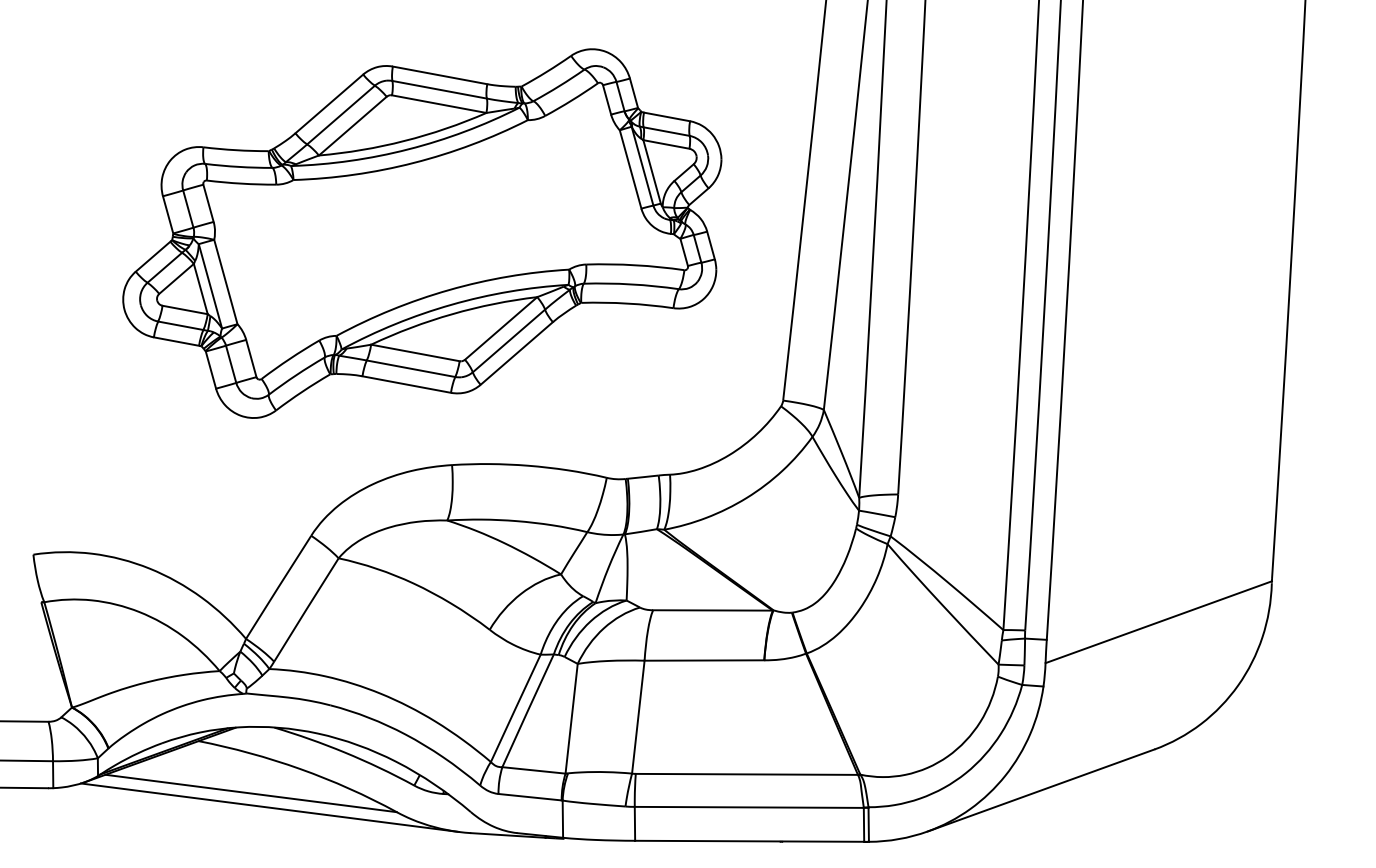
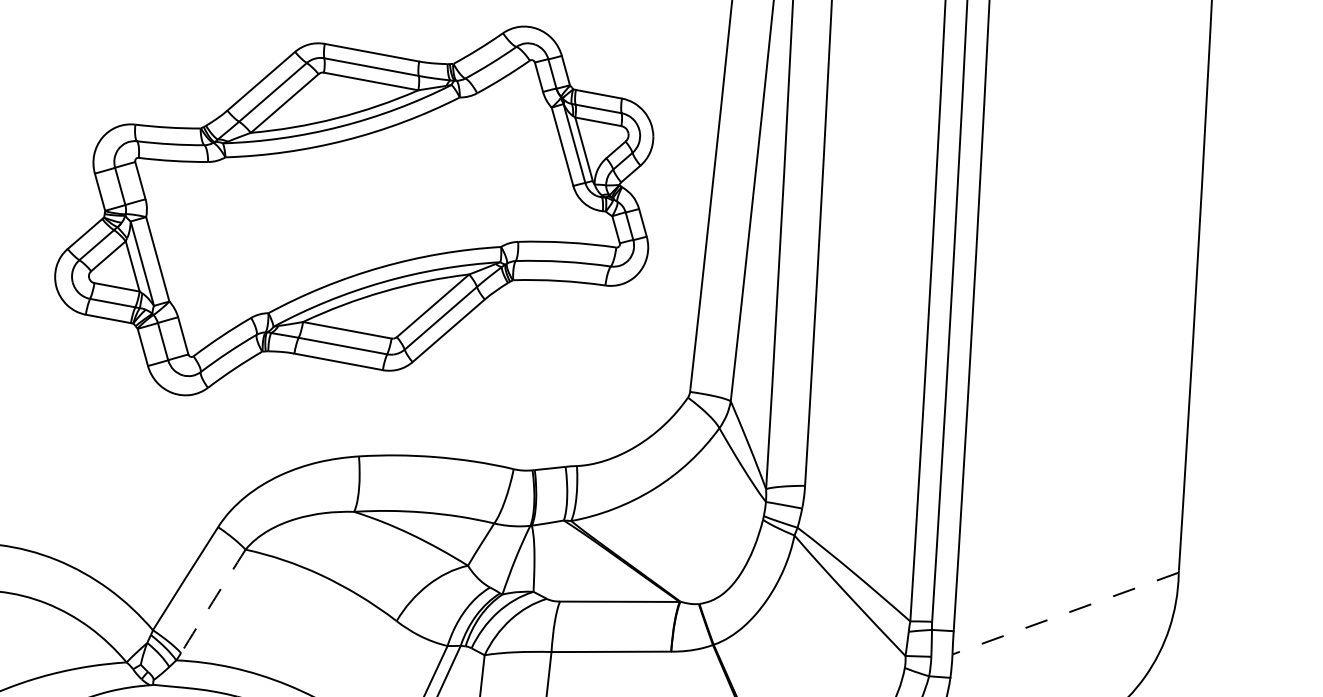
part: (422, 233) -> (354, 210), moved
arc: (306, 609) -> (213, 600), solid -> dashed
line: (1158, 622) -> (1065, 613), solid -> dashed

